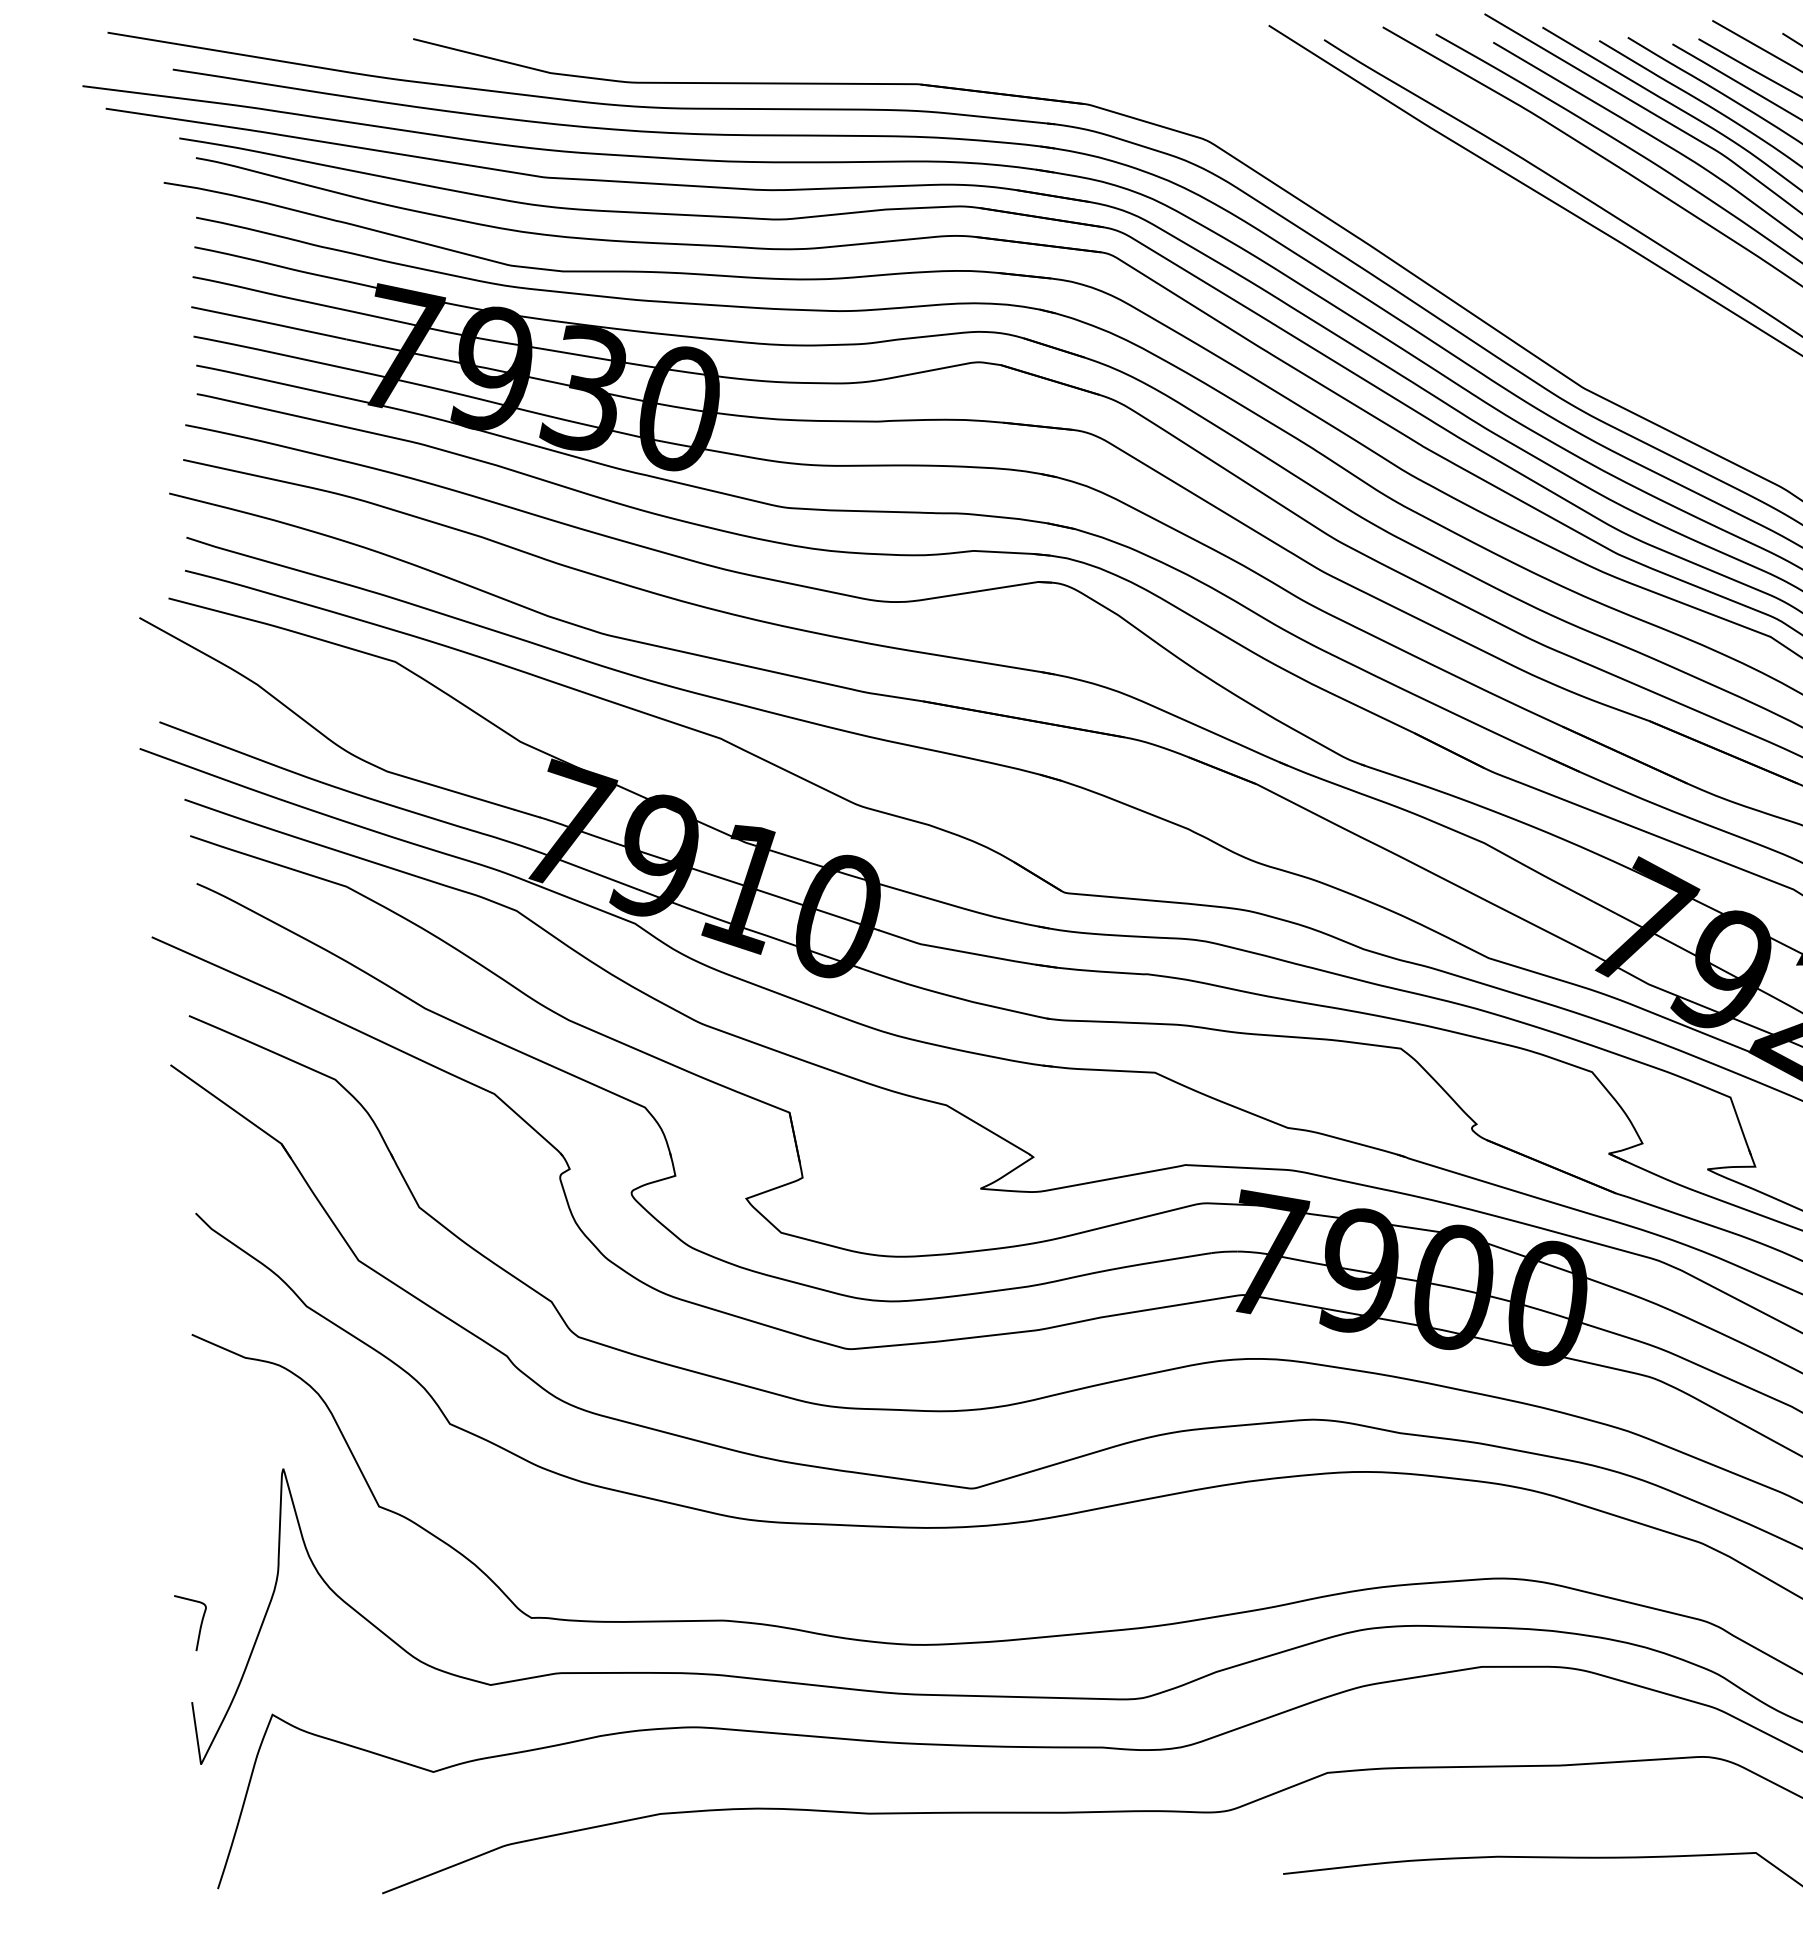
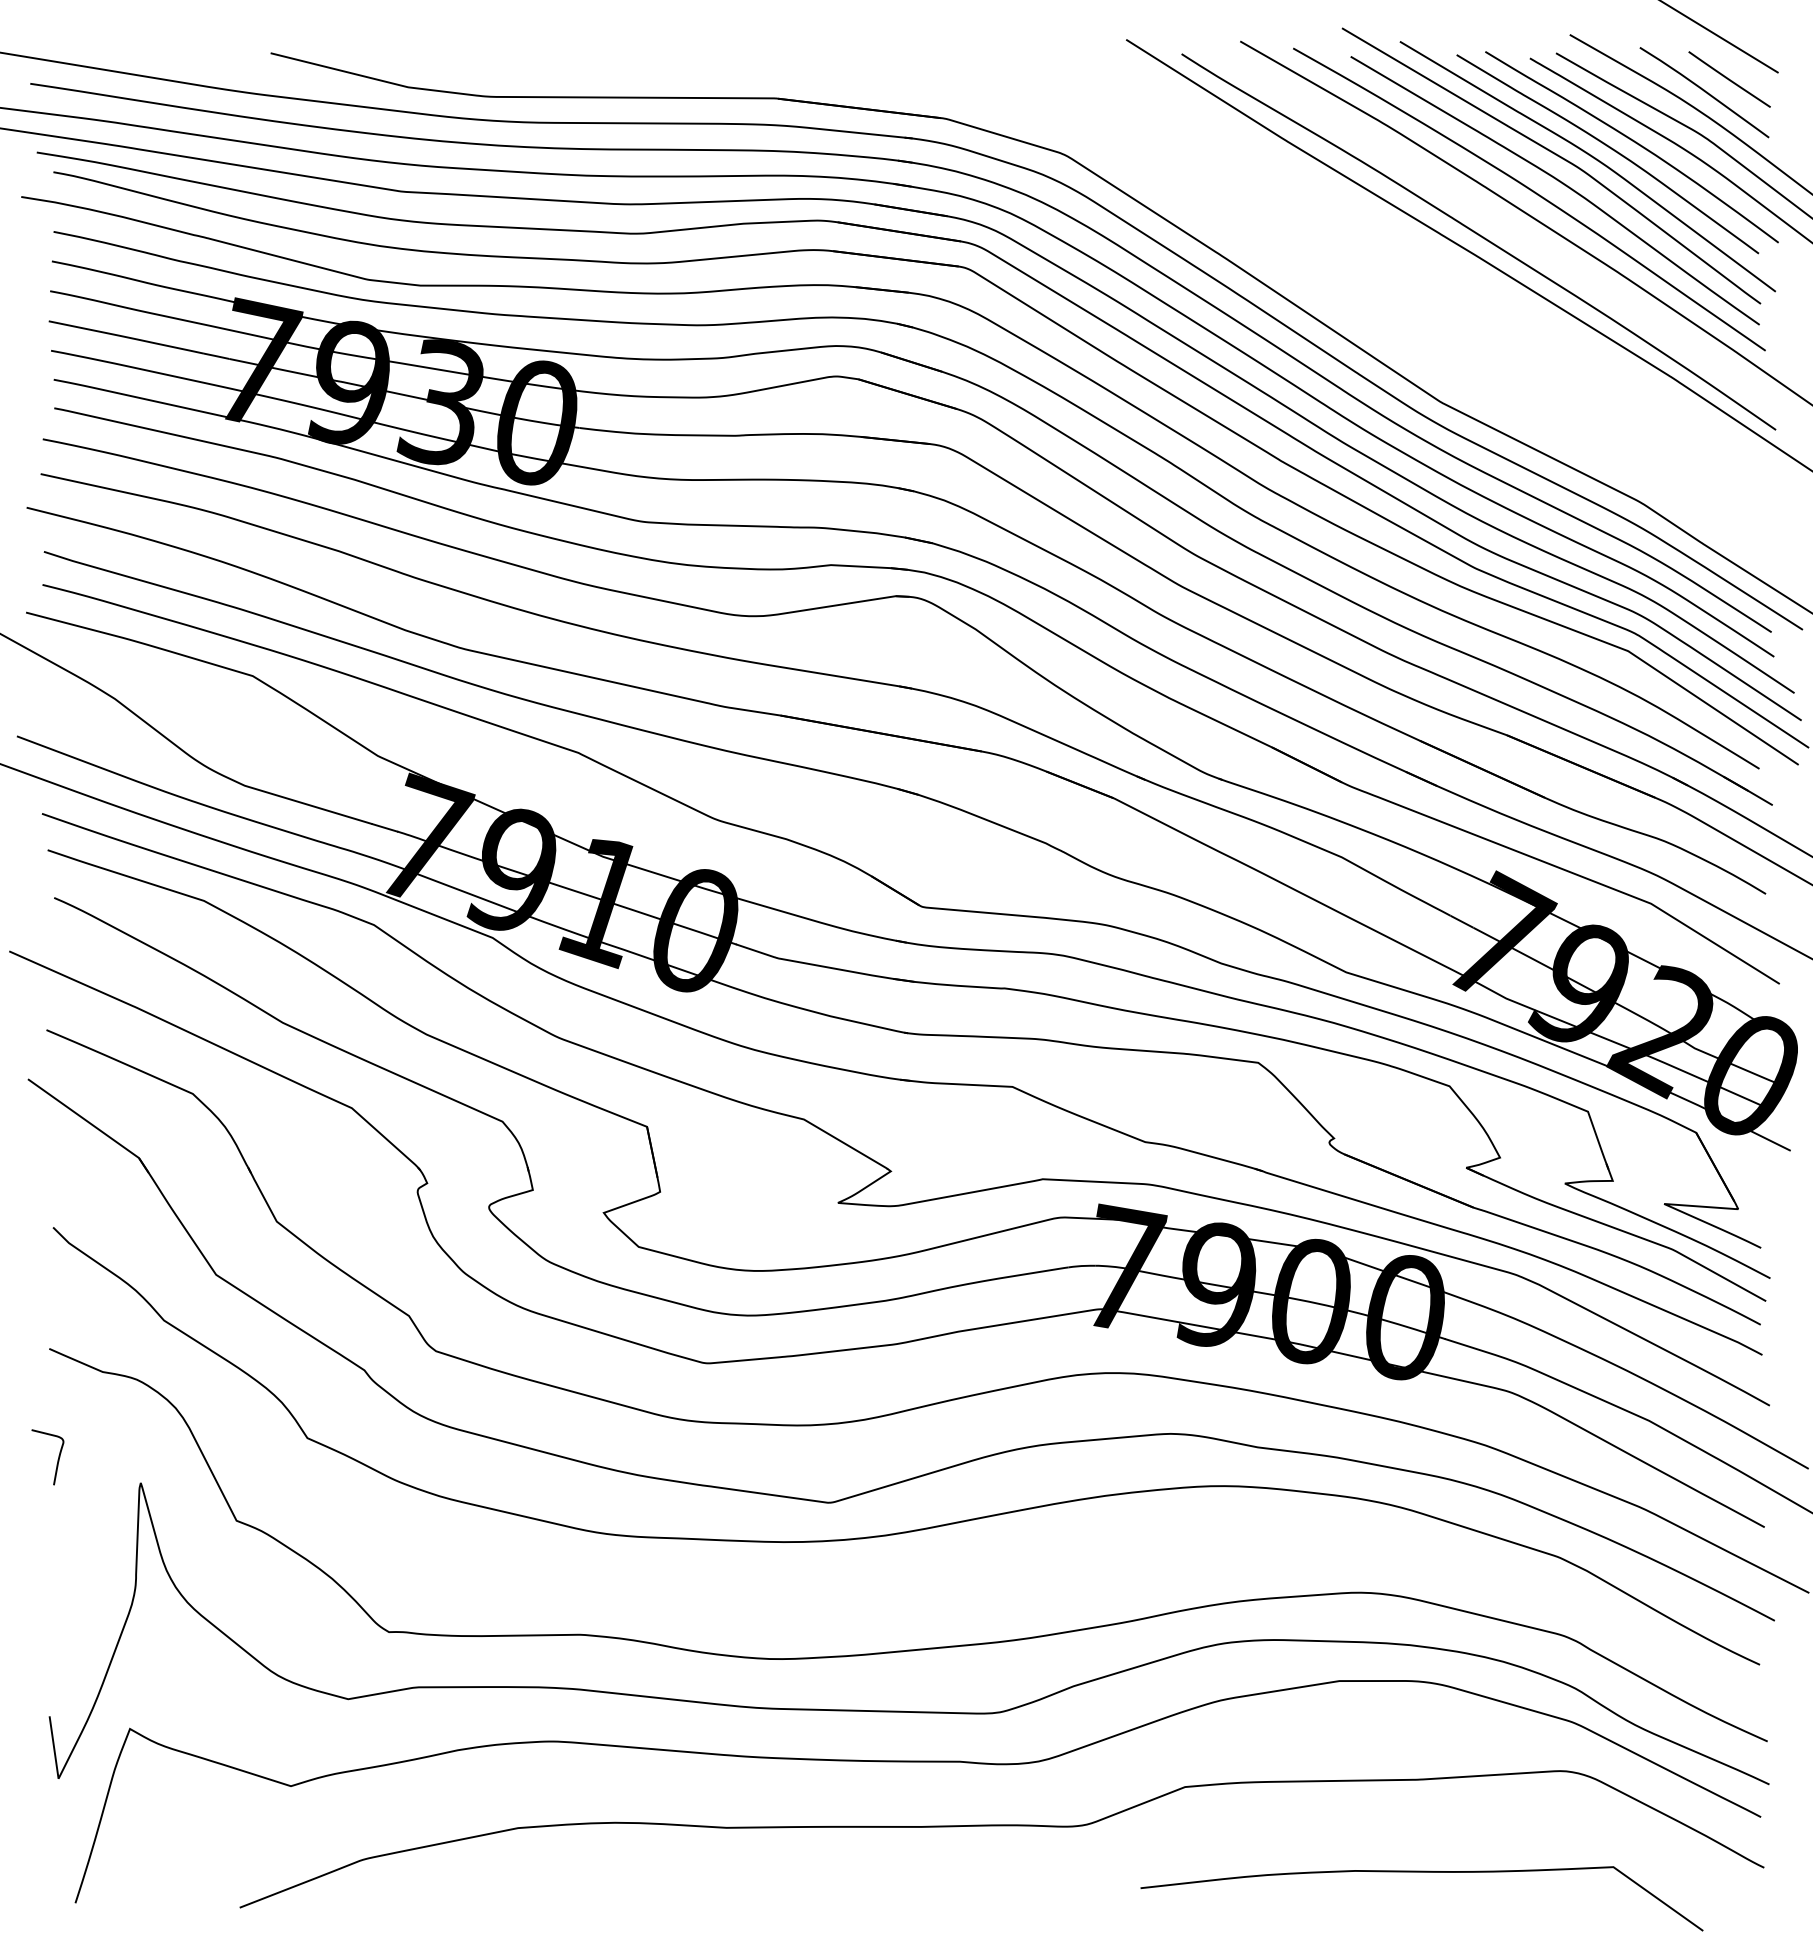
curve: (200, 1625) -> (57, 1459), moved

